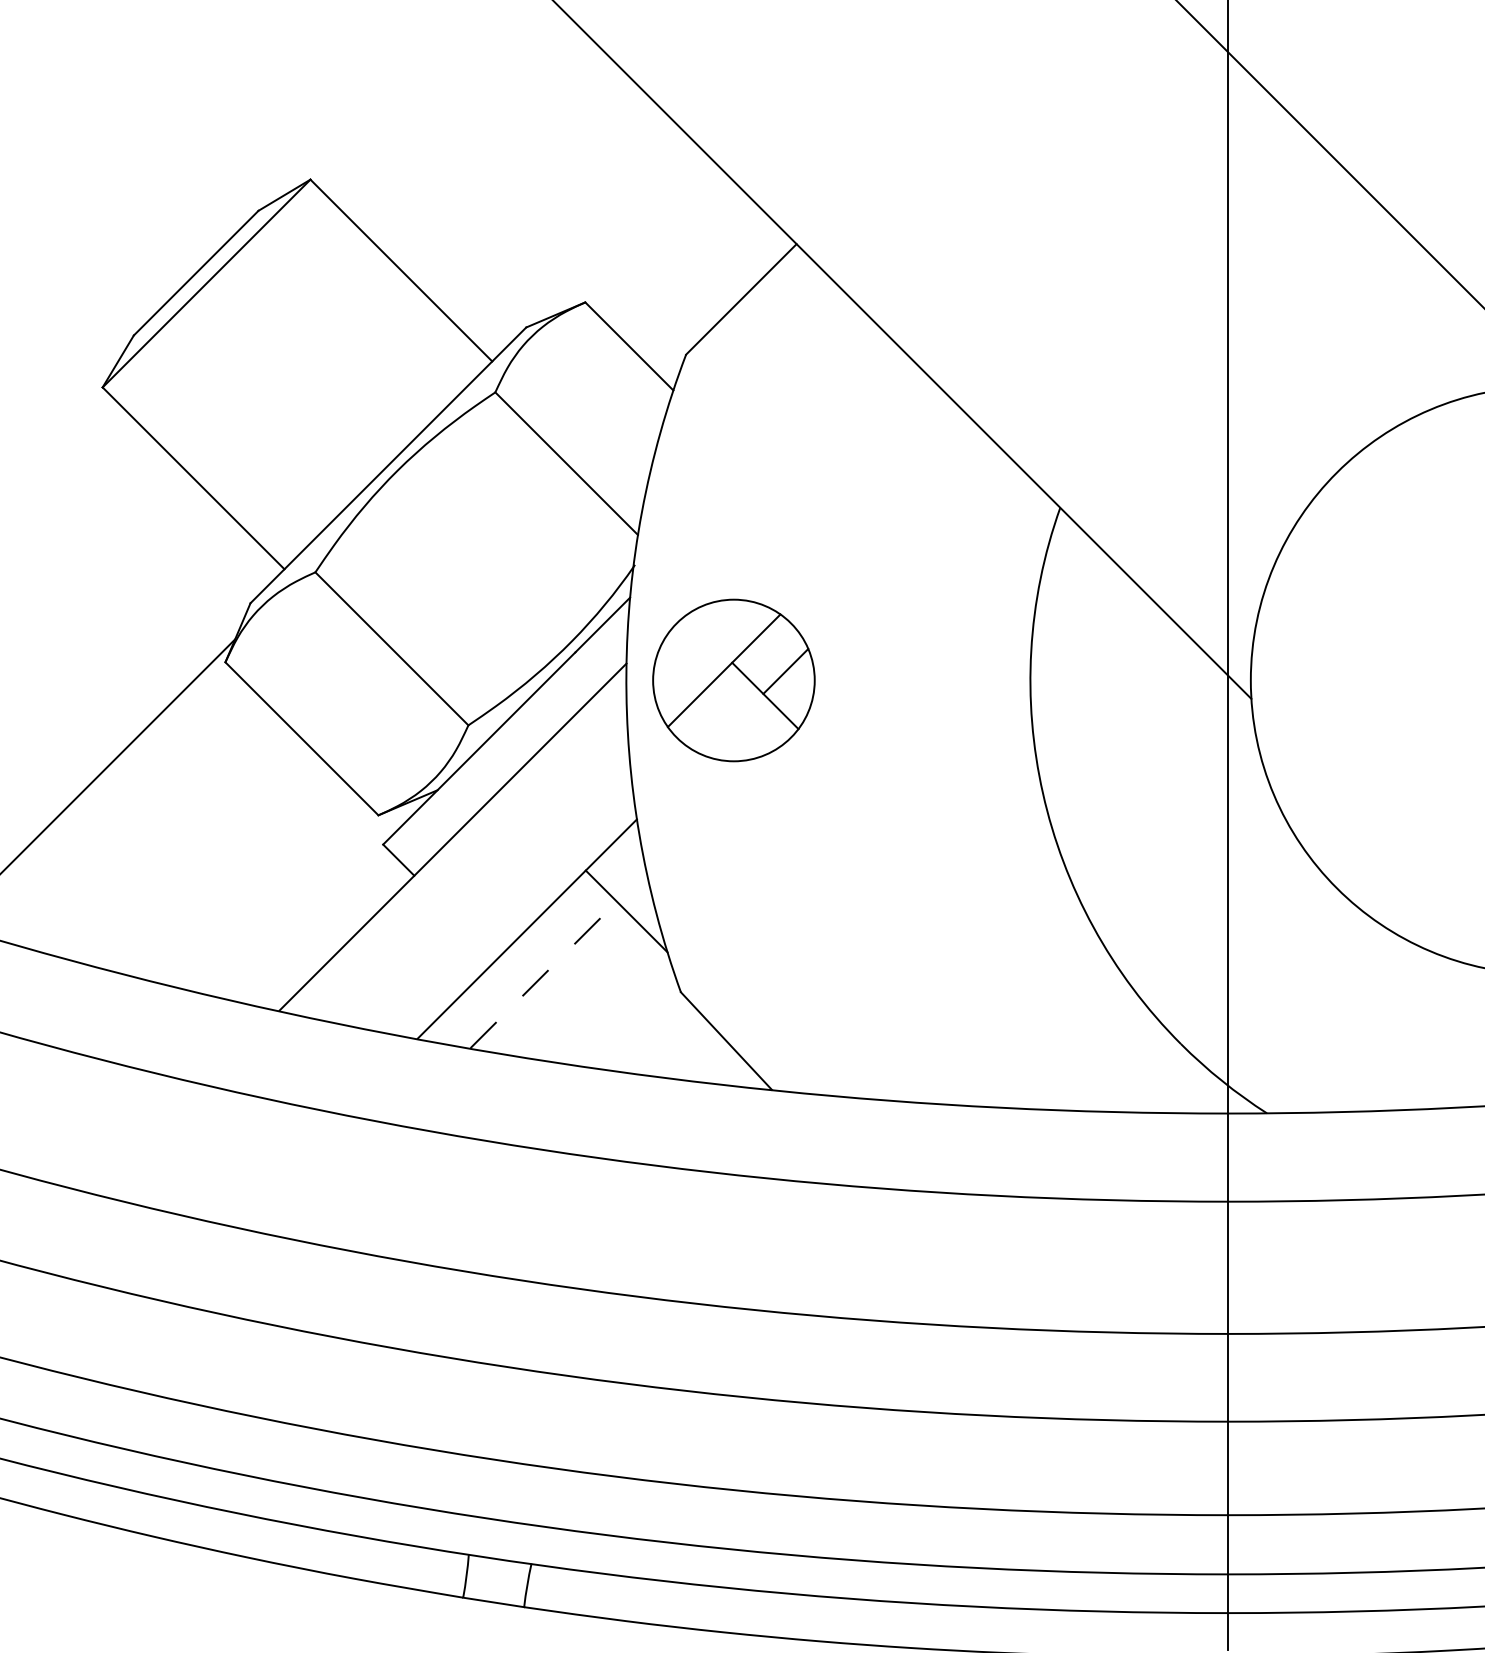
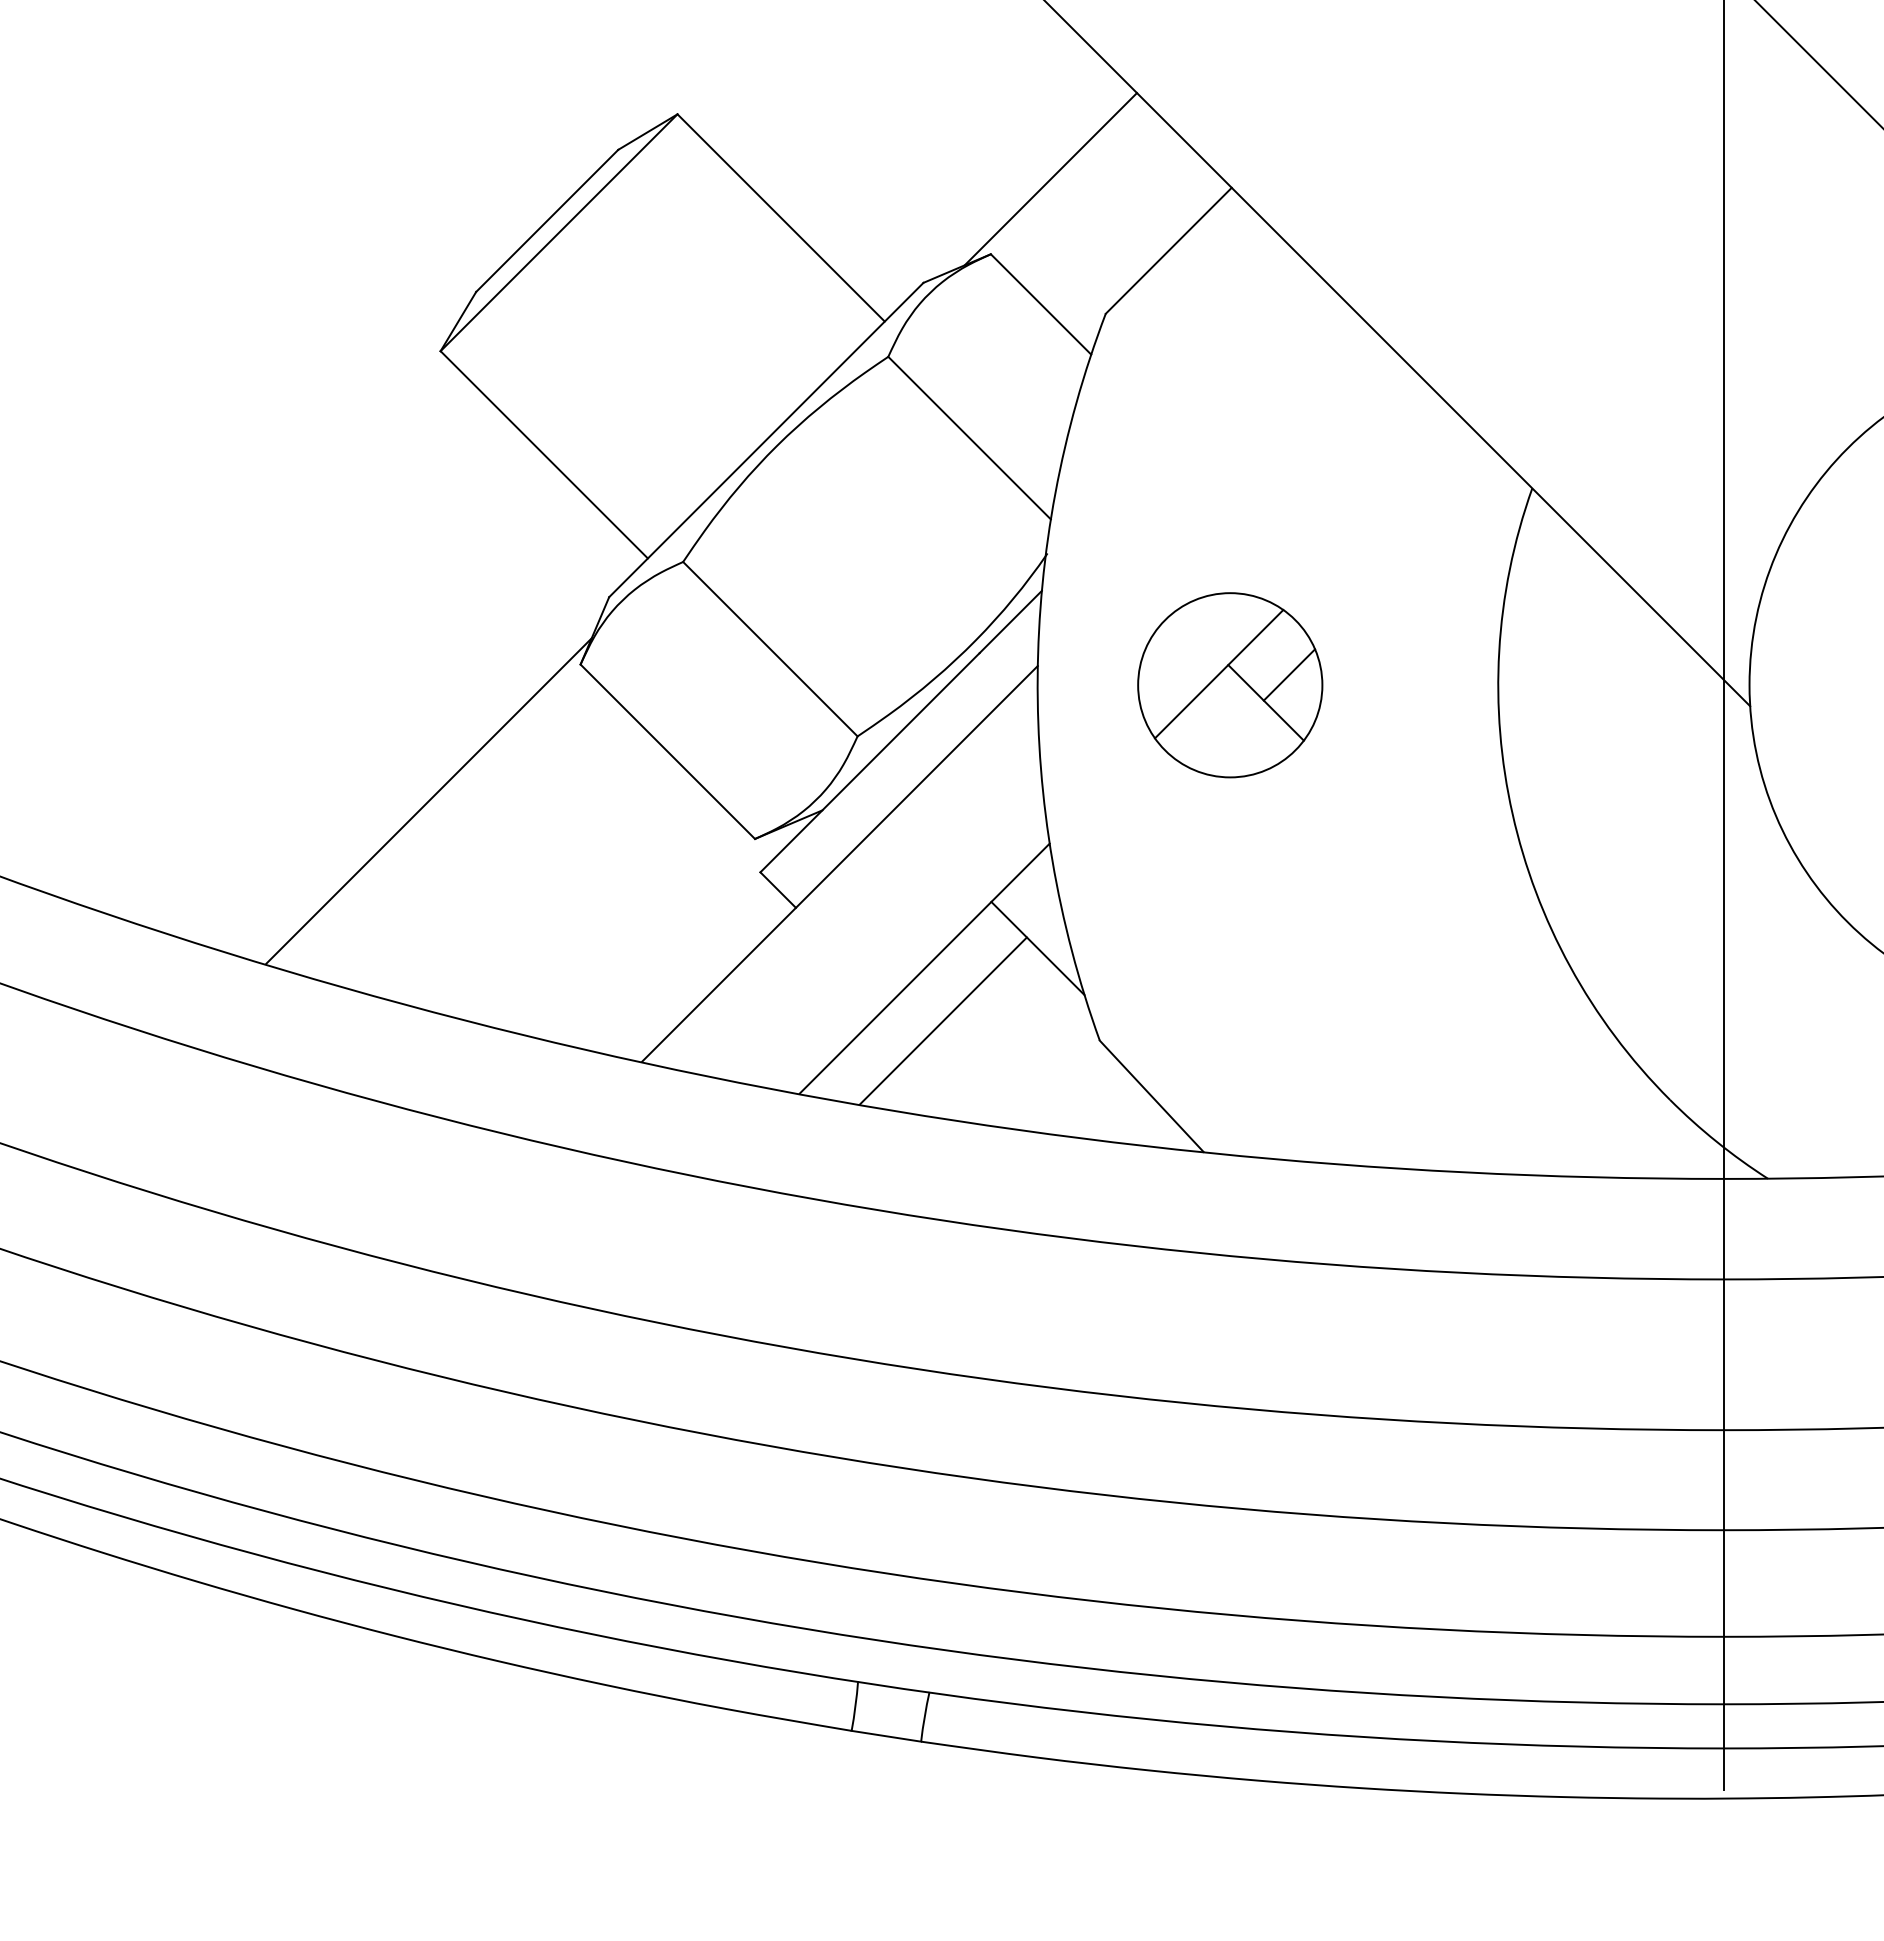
line: (637, 236) -> (1050, 179), added
part: (734, 680) -> (1230, 685), moved
line: (543, 974) -> (943, 1020), dashed -> solid

